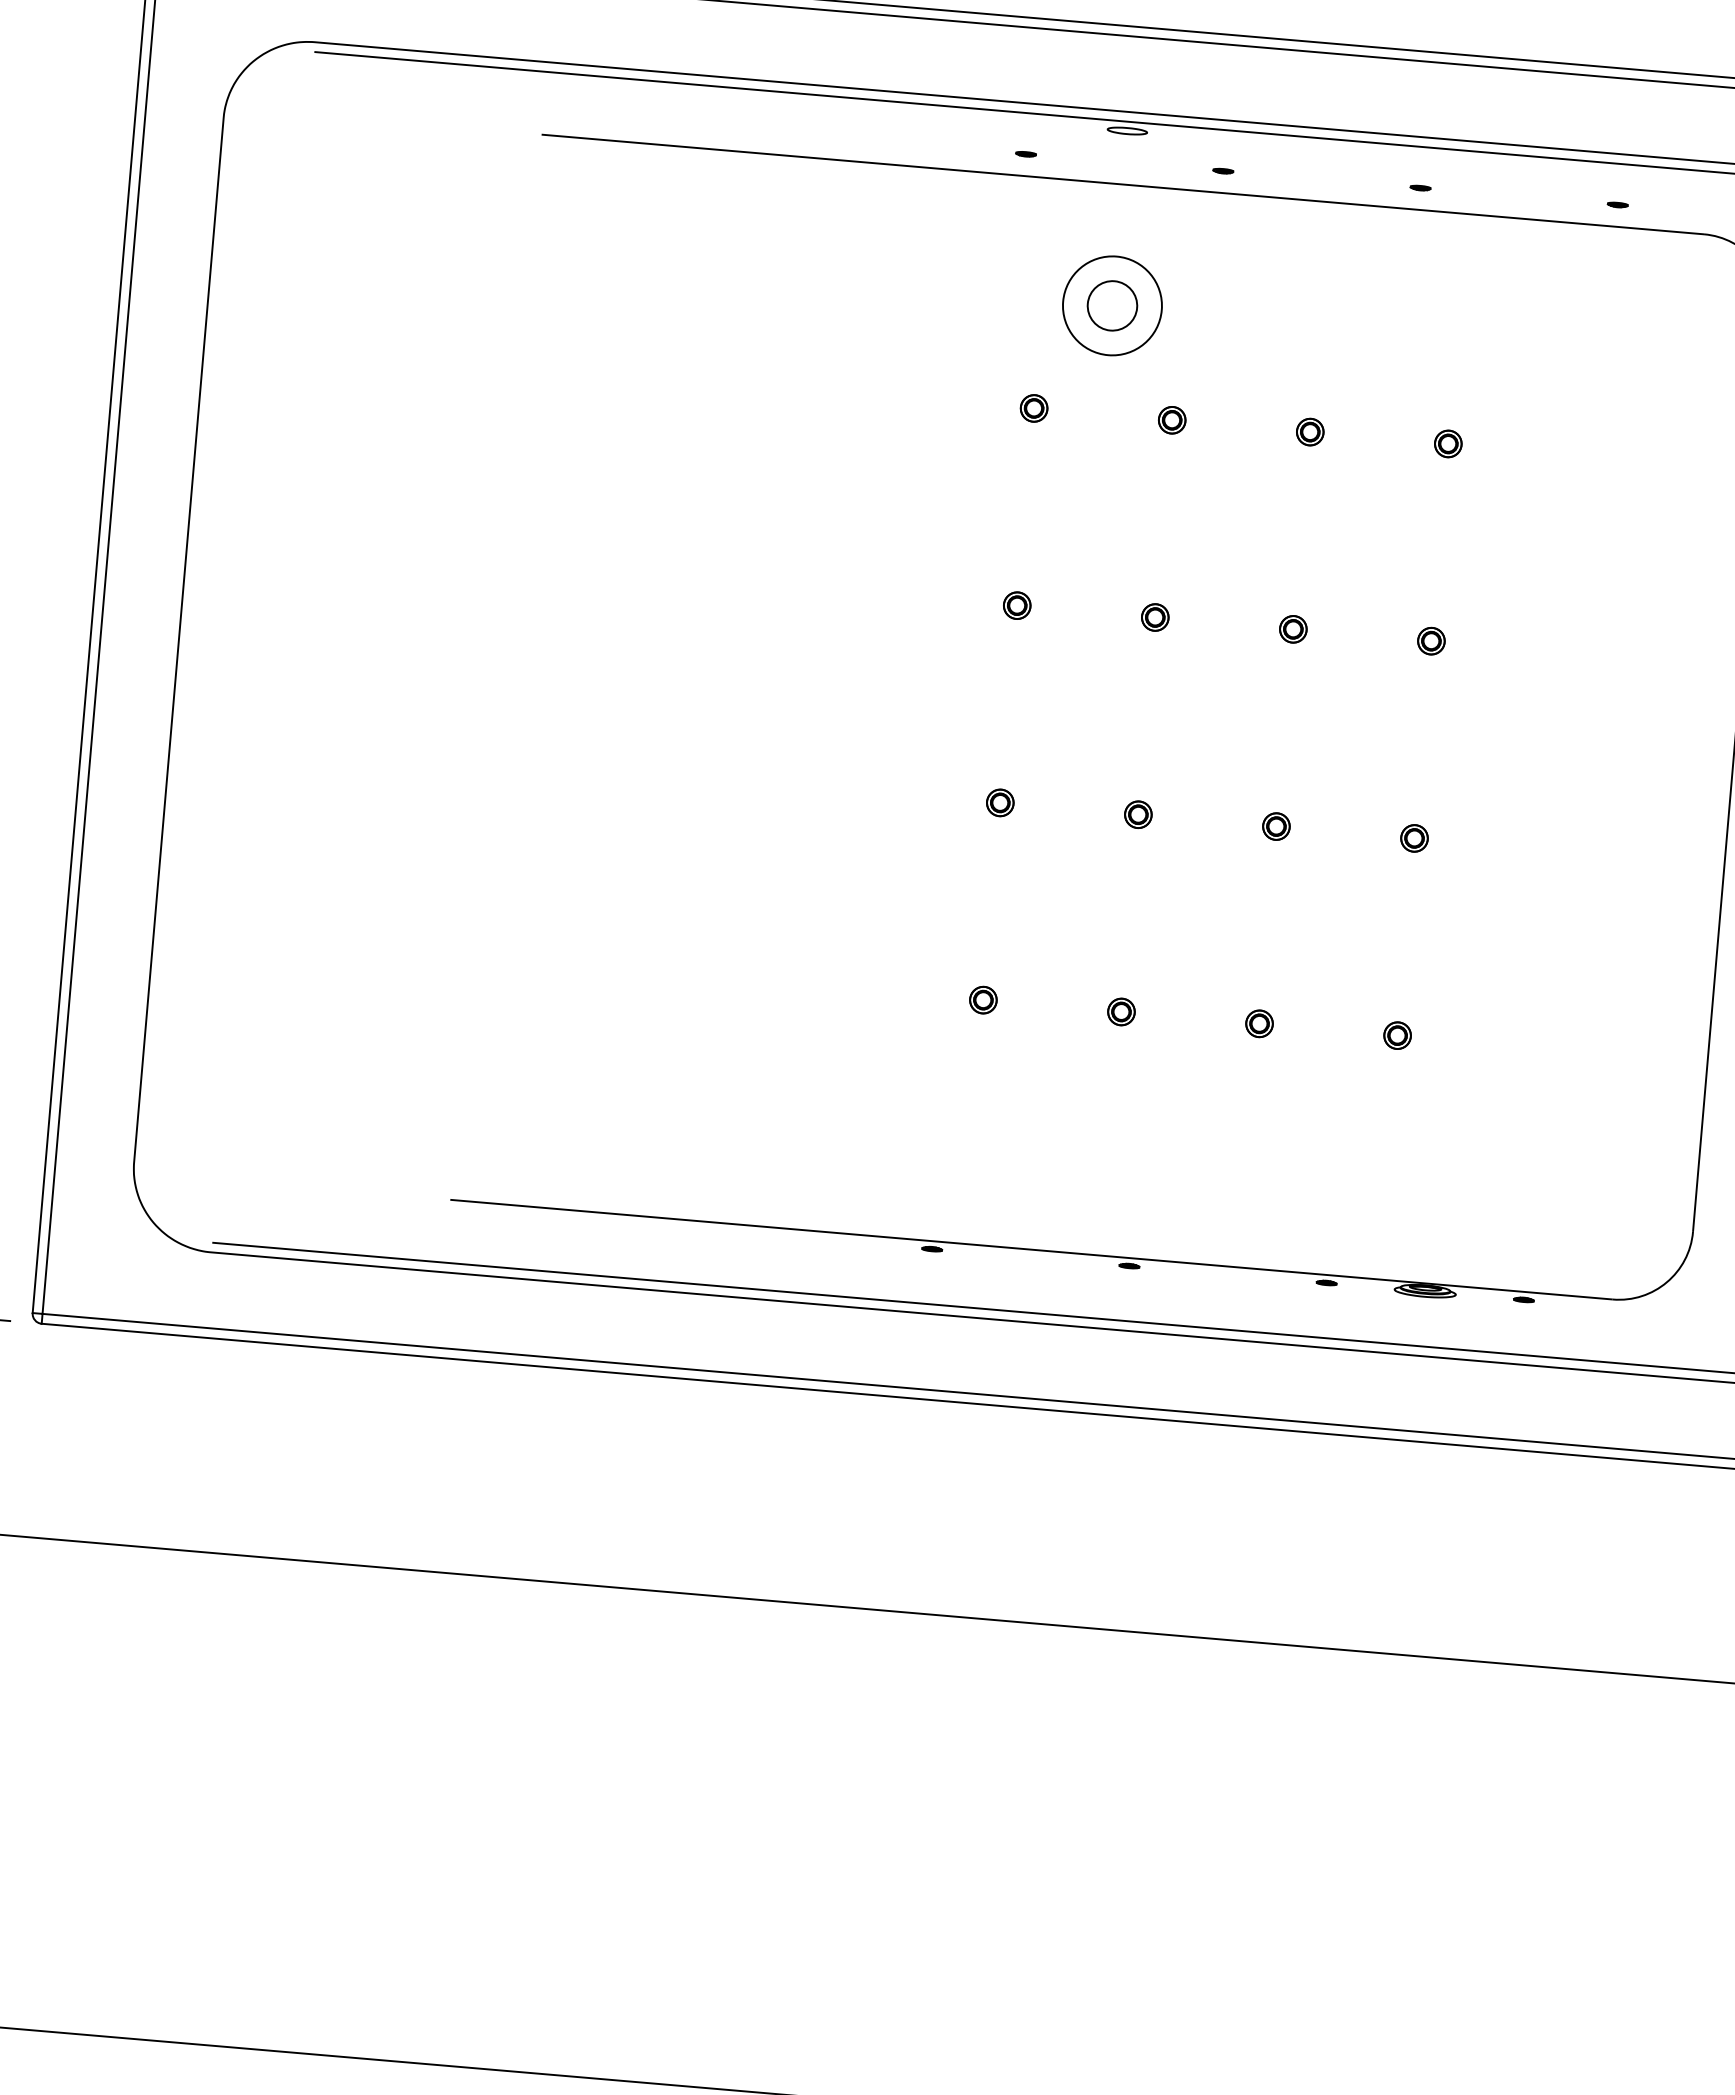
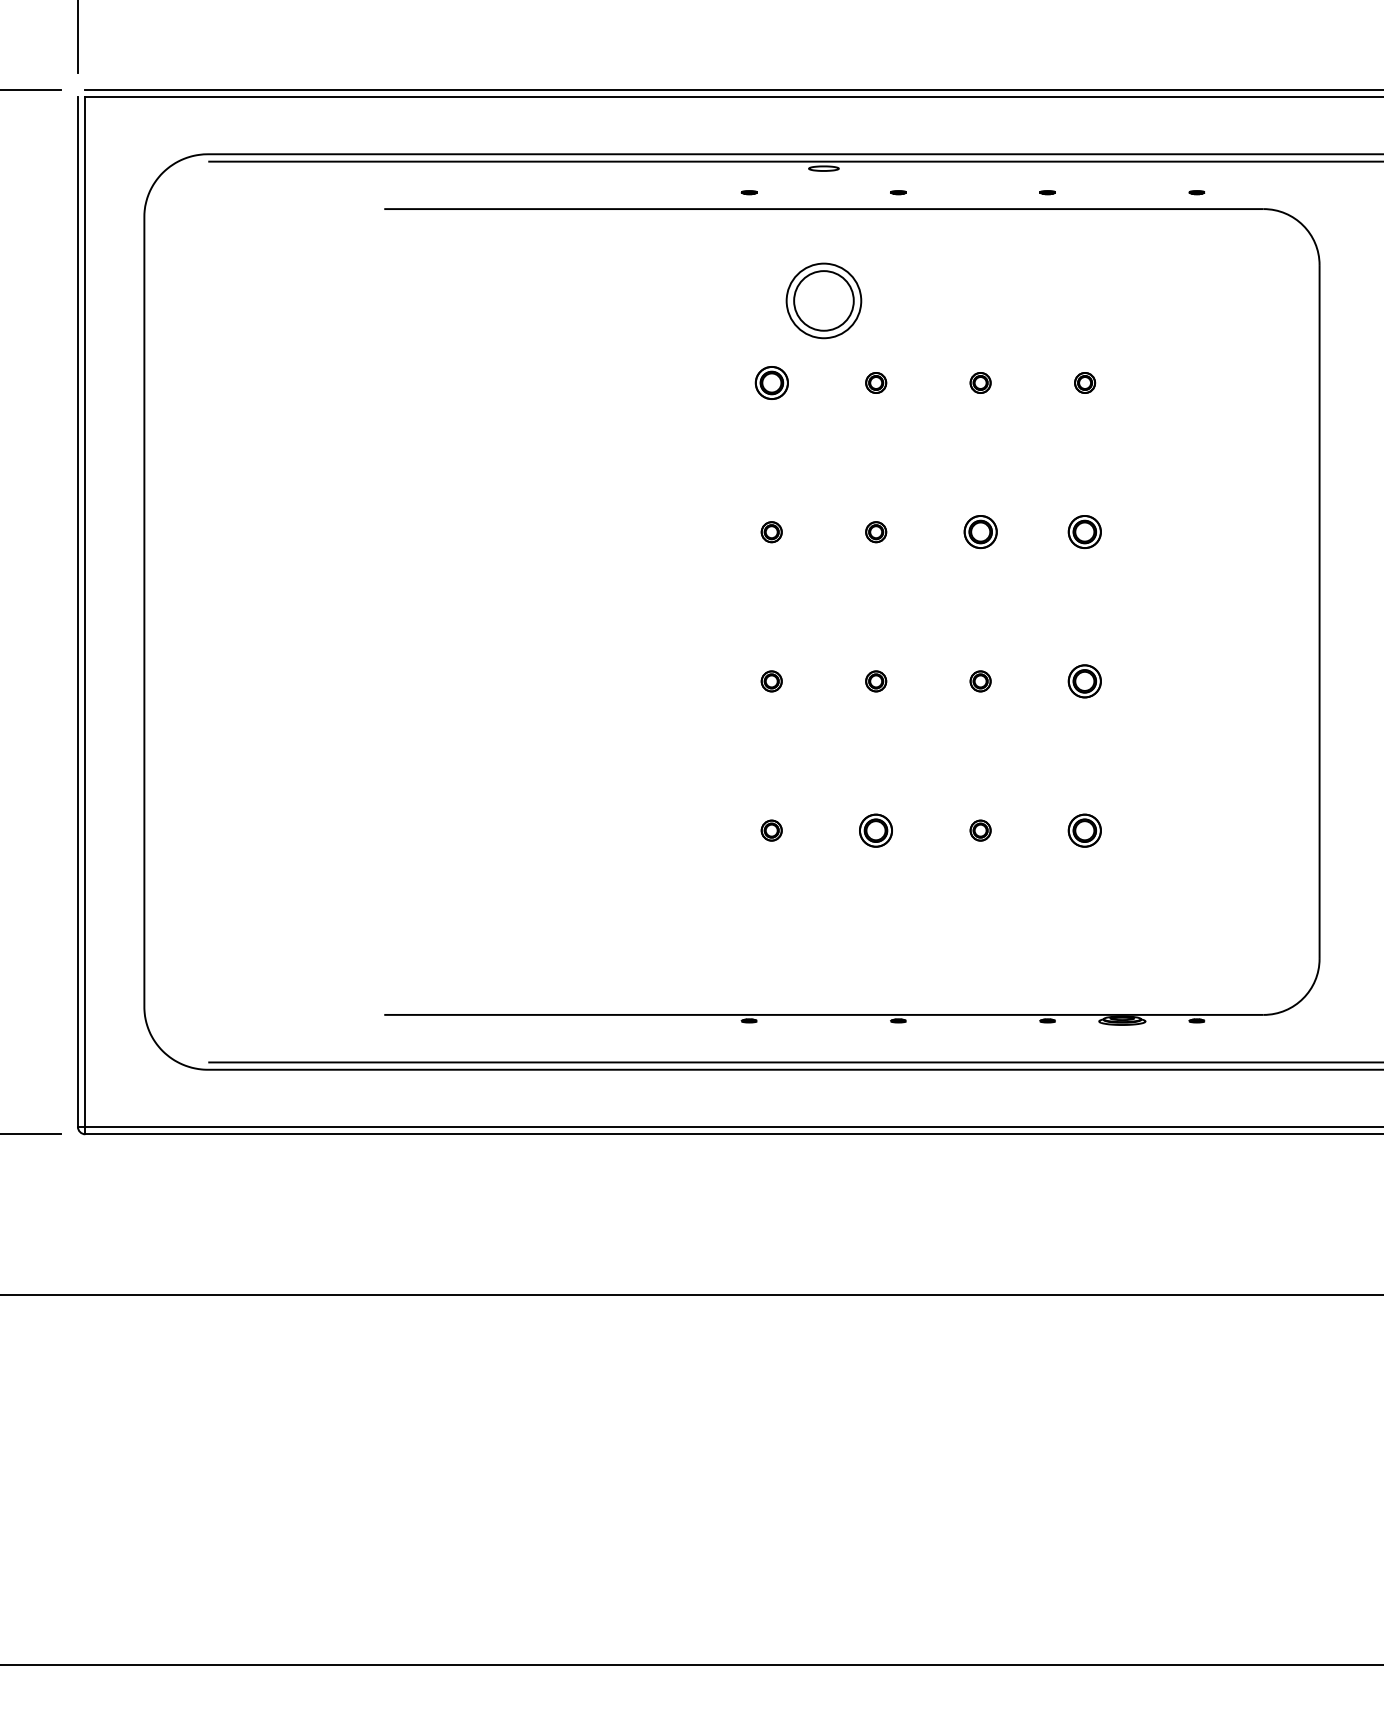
circle: (1111, 305) -> (823, 300), size x1.6
part: (1033, 407) -> (771, 382), size x1.6
part: (1293, 629) -> (980, 532), size x1.6
part: (1431, 641) -> (1085, 532), size x1.6
part: (1415, 838) -> (1085, 681), size x1.6
part: (1121, 1011) -> (876, 830), size x1.6
part: (1398, 1035) -> (1085, 830), size x1.6

